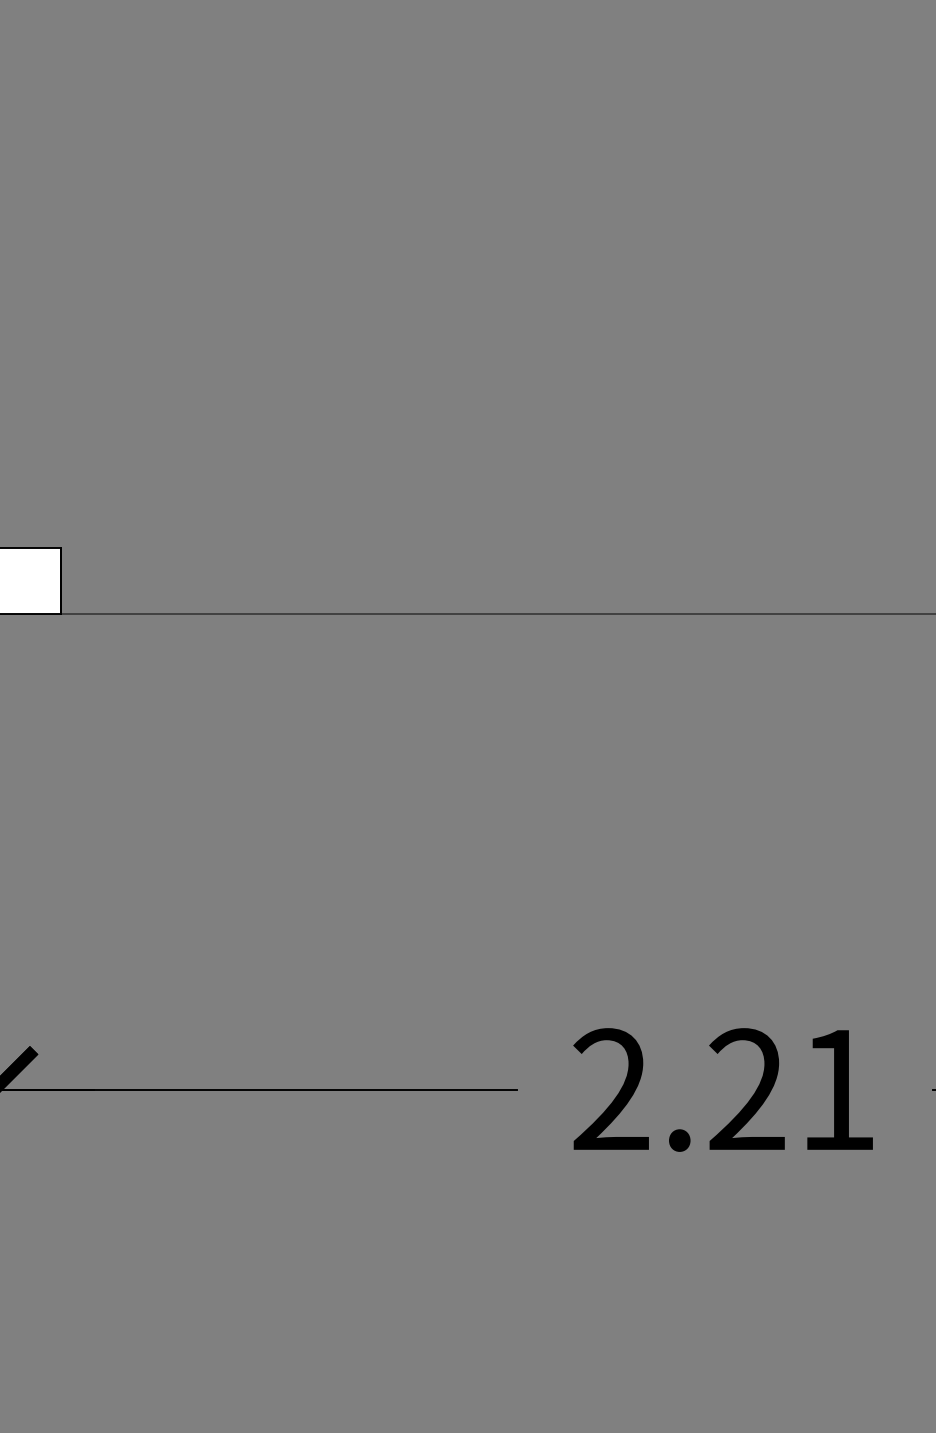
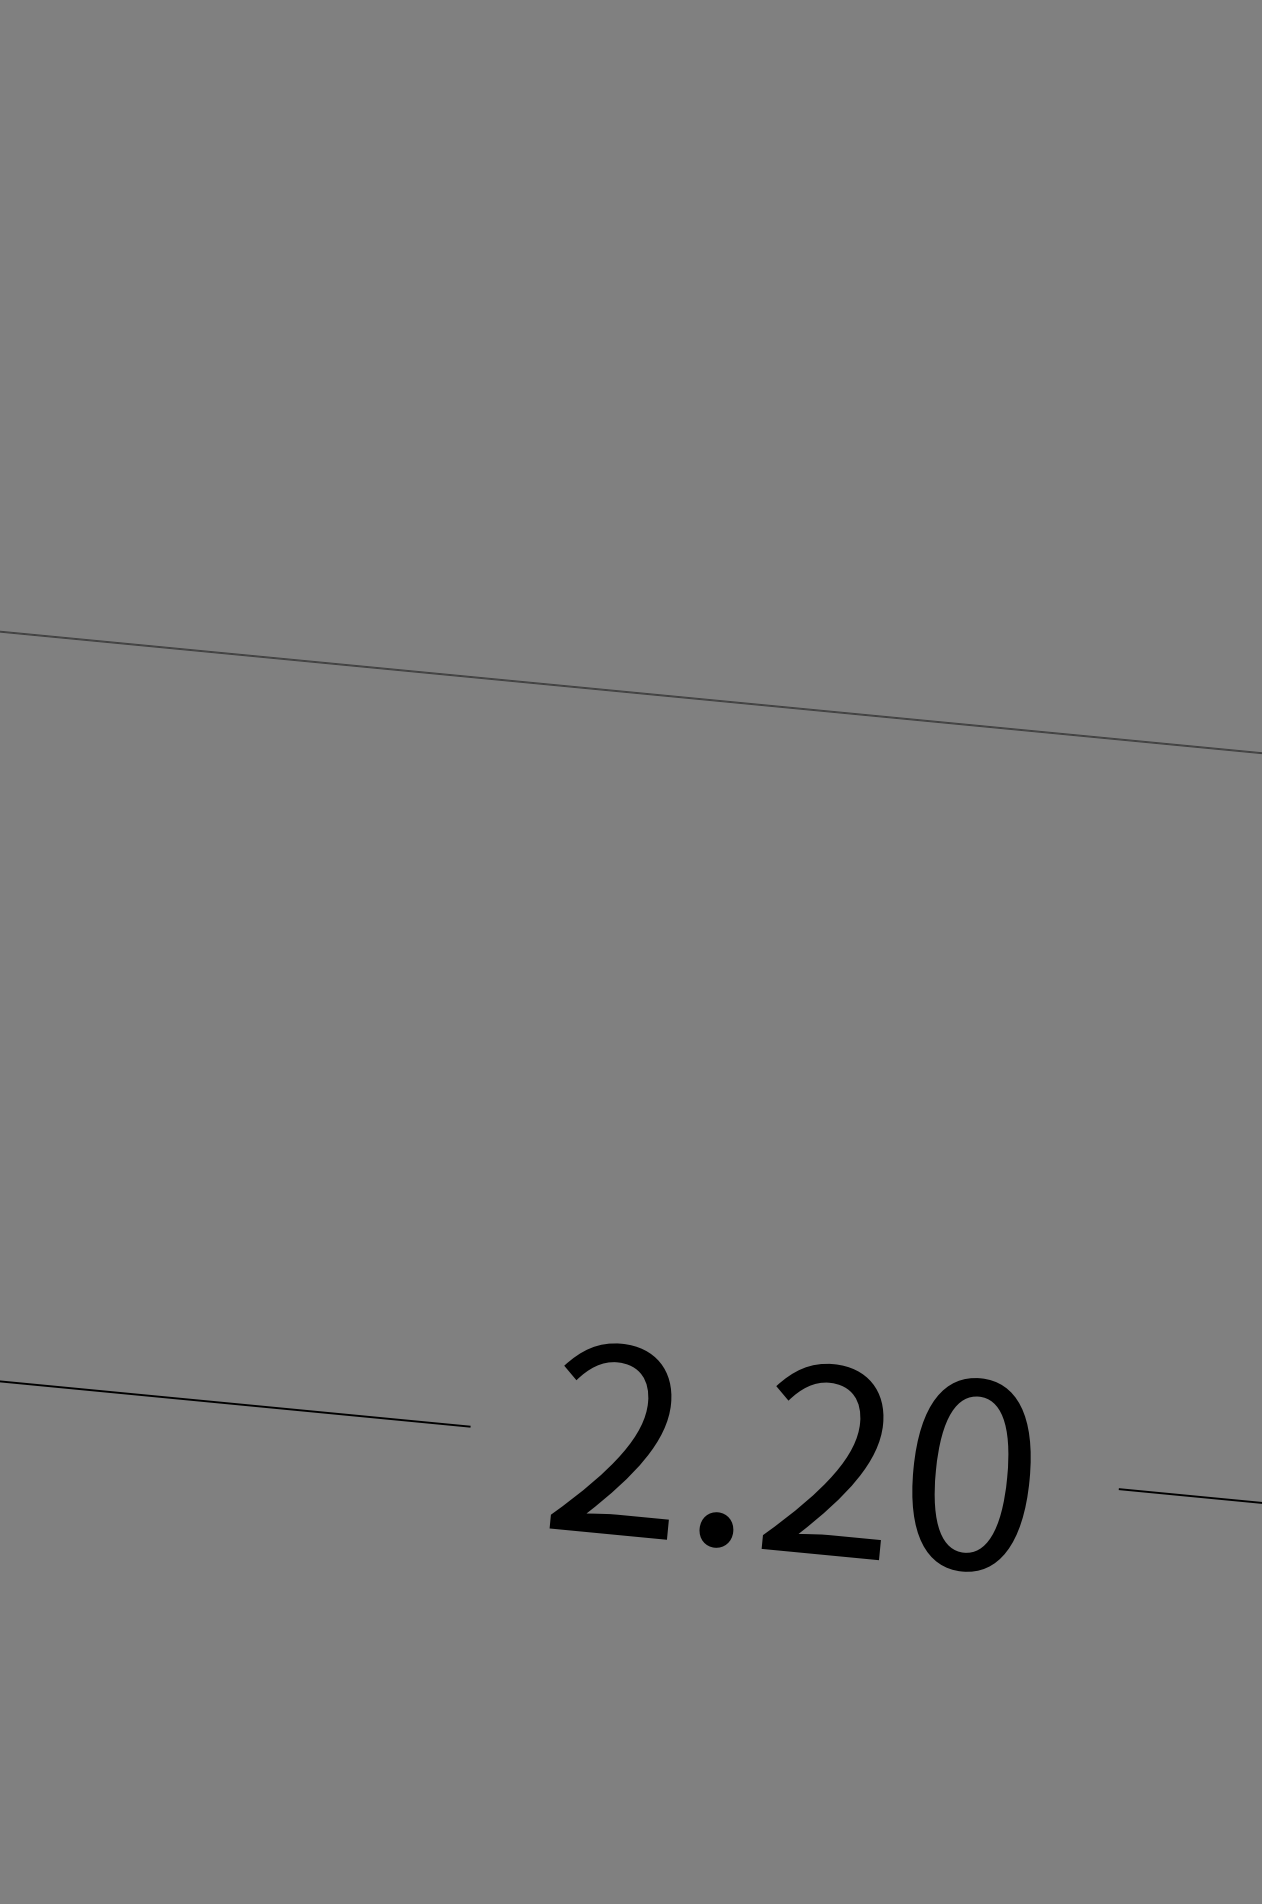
text: (838, 1089) -> (971, 1474), 2.21 -> 2.20

